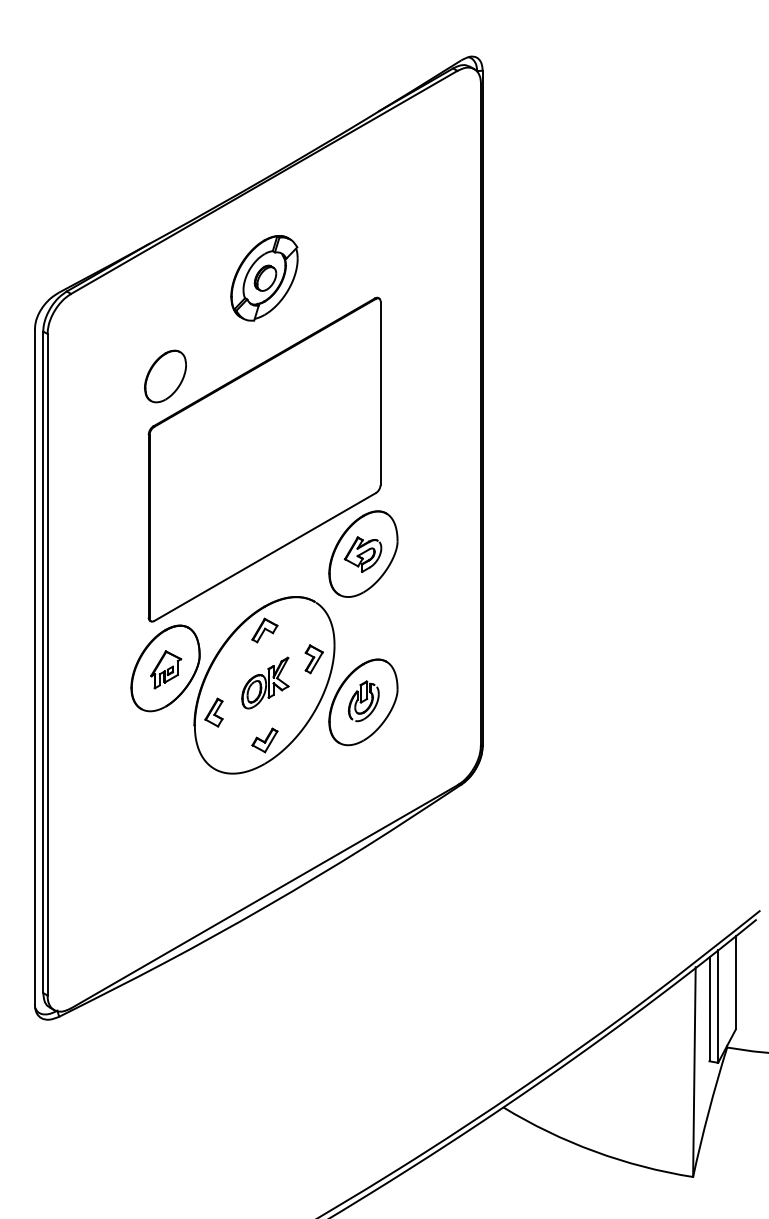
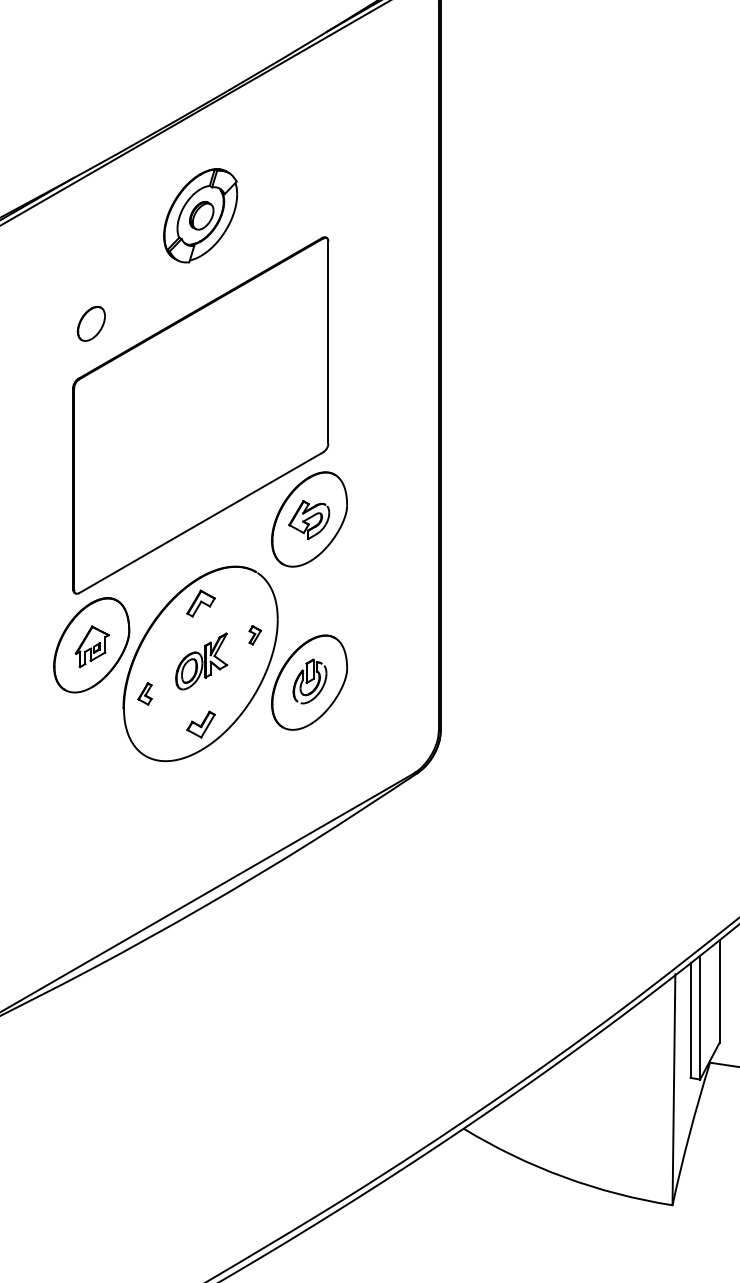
part: (164, 376) -> (90, 323), size x0.6
part: (313, 659) -> (254, 635), size x0.6
part: (213, 712) -> (144, 693), size x0.7

